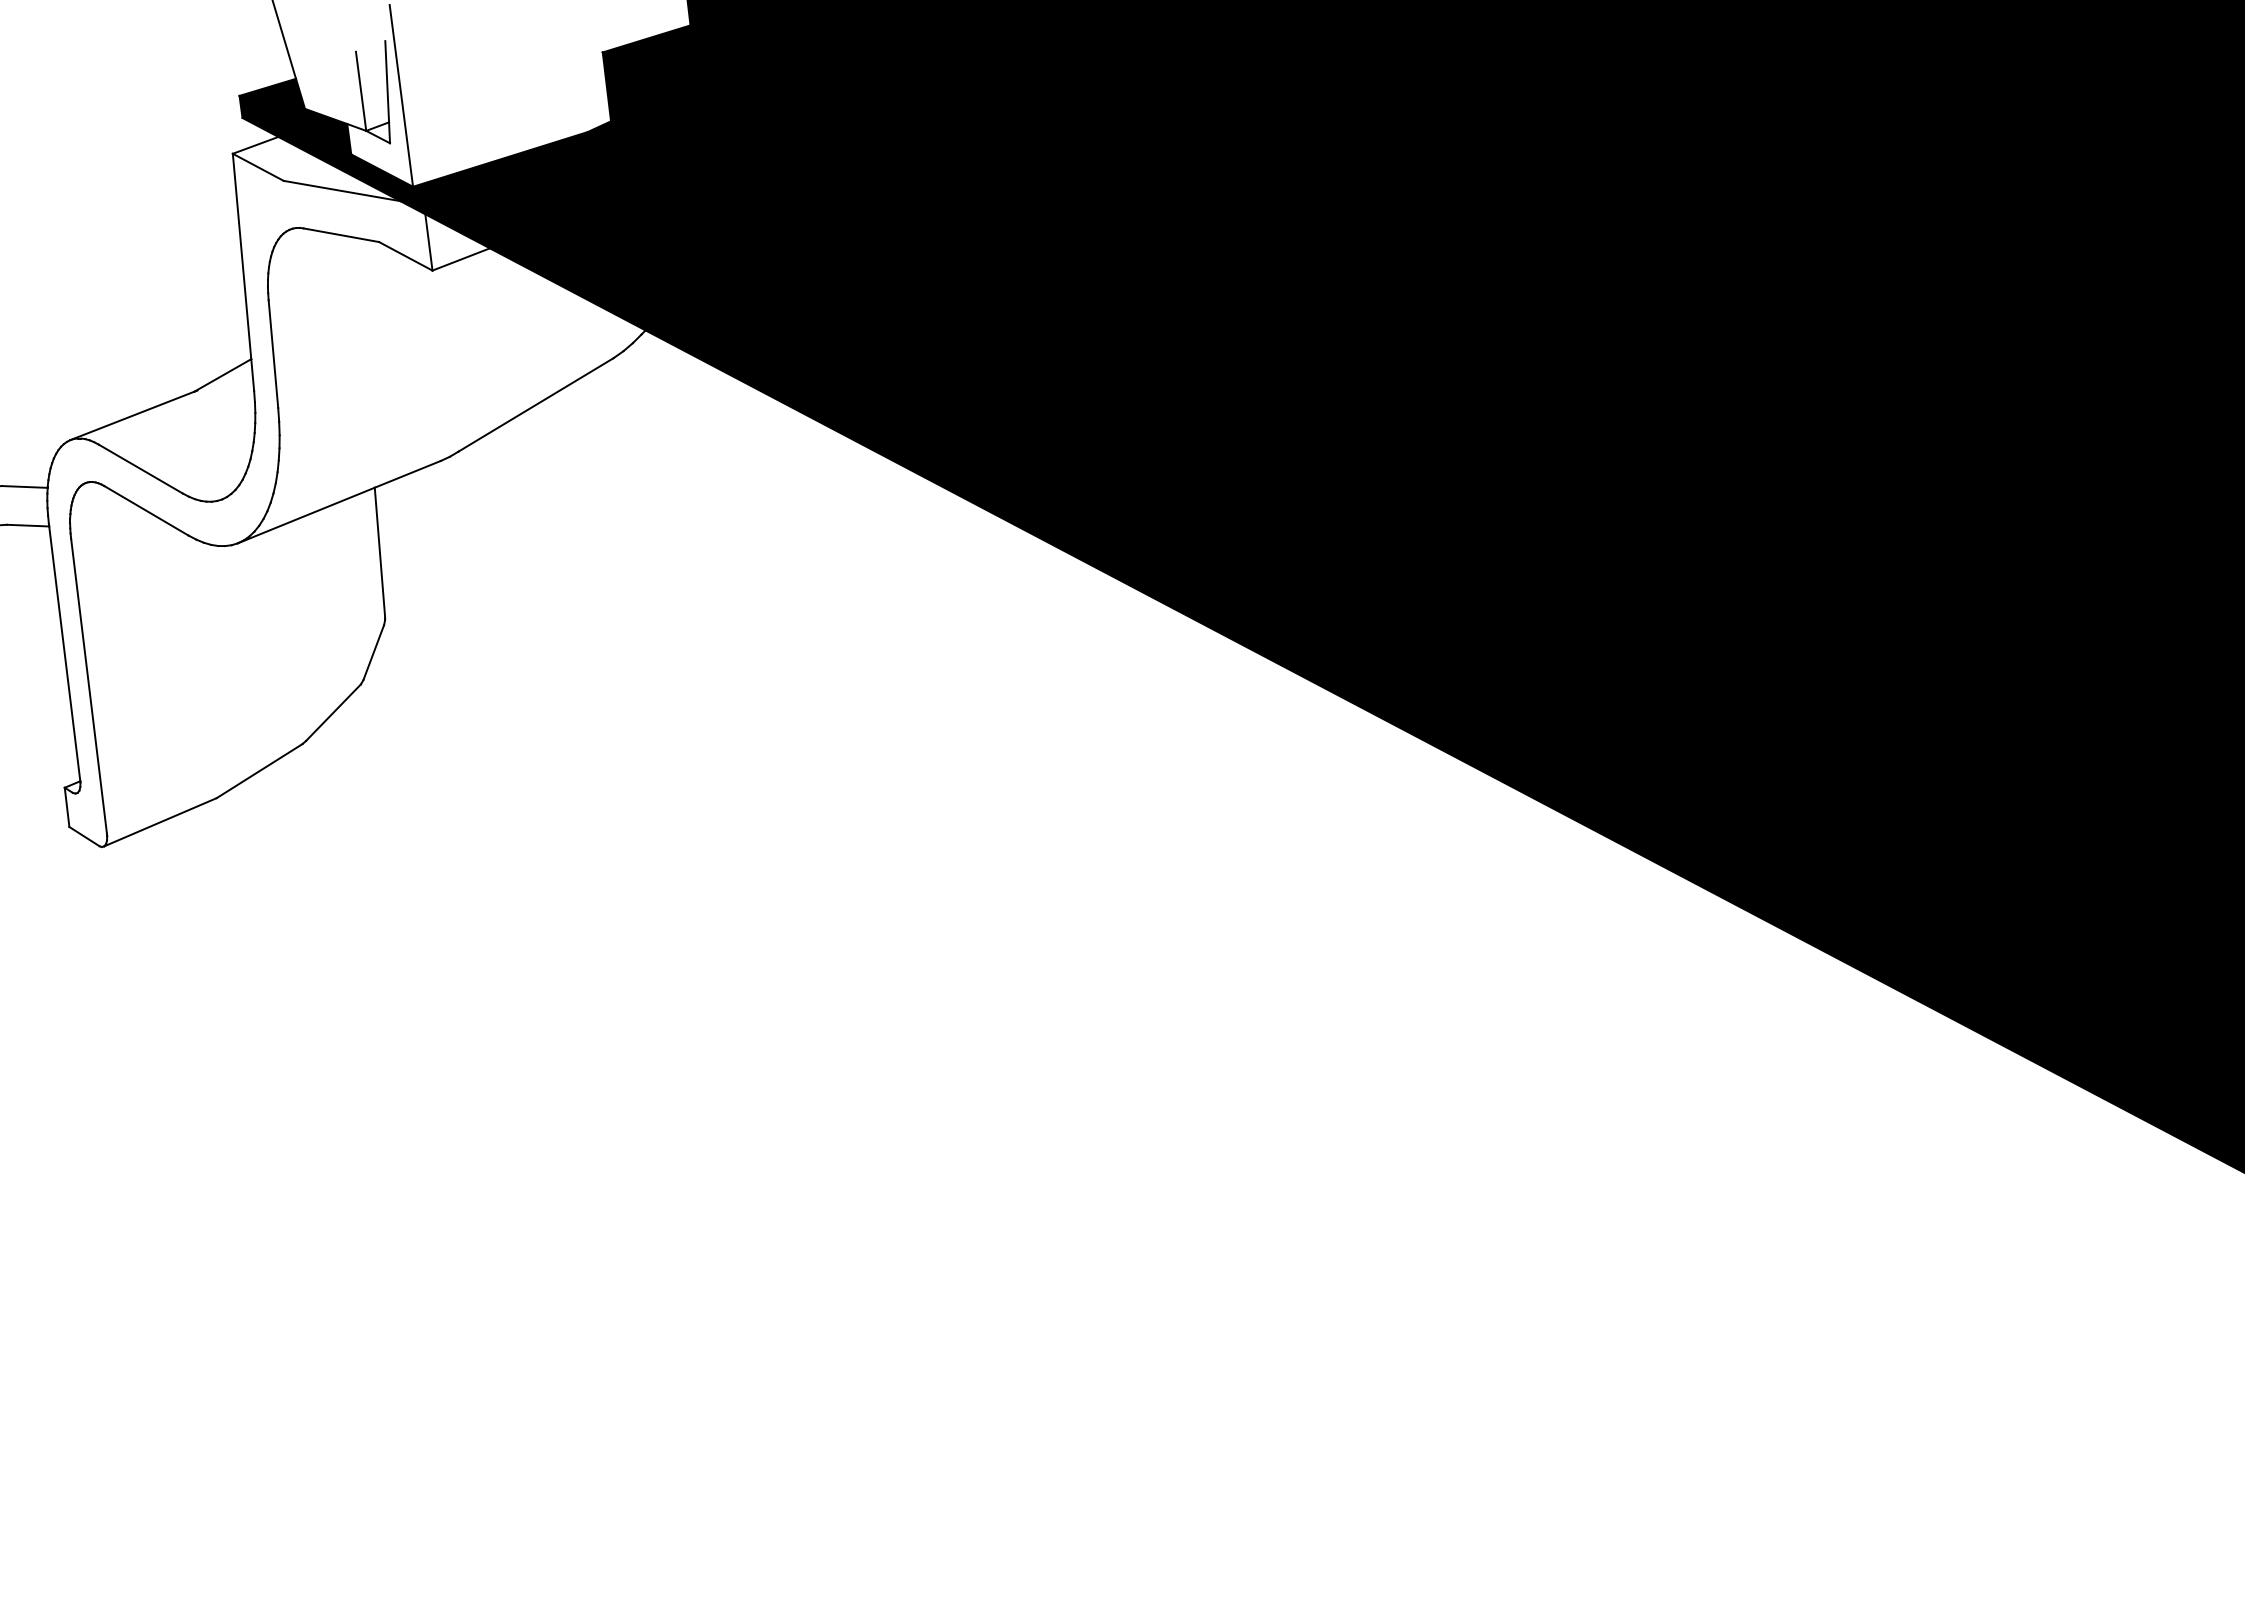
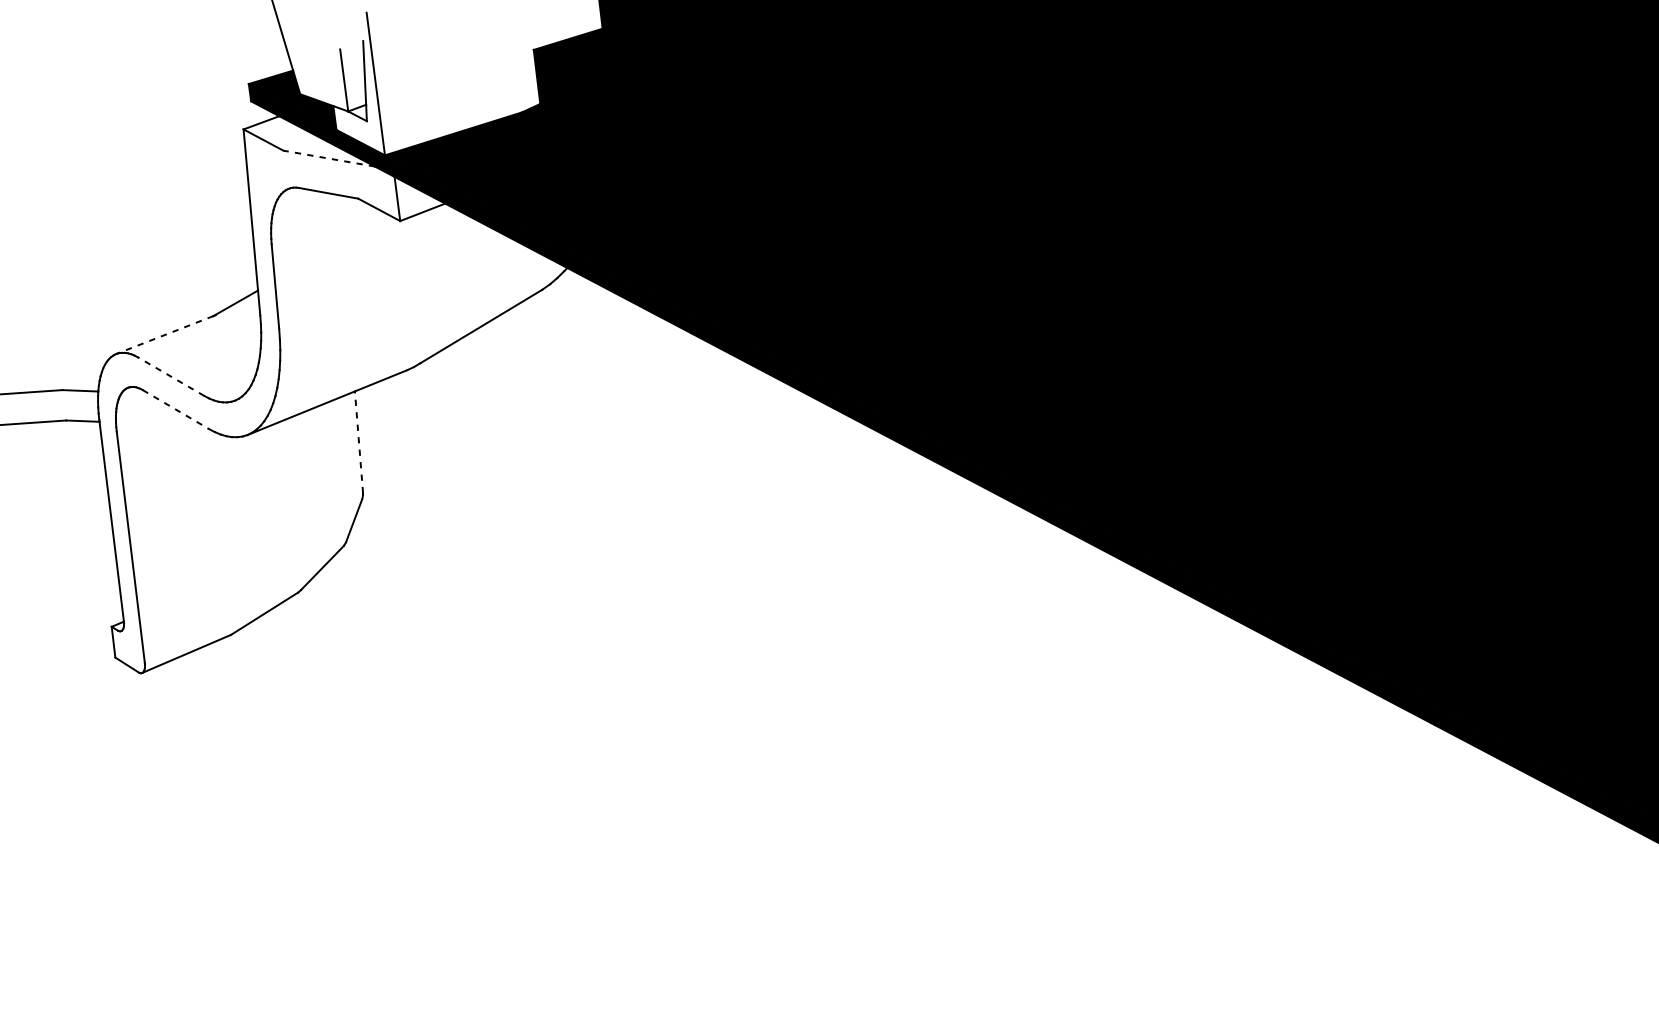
line: (341, 190) -> (328, 158), solid -> dashed
line: (132, 415) -> (164, 334), solid -> dashed
line: (140, 468) -> (171, 376), solid -> dashed
line: (146, 510) -> (175, 409), solid -> dashed
line: (379, 552) -> (358, 442), solid -> dashed

